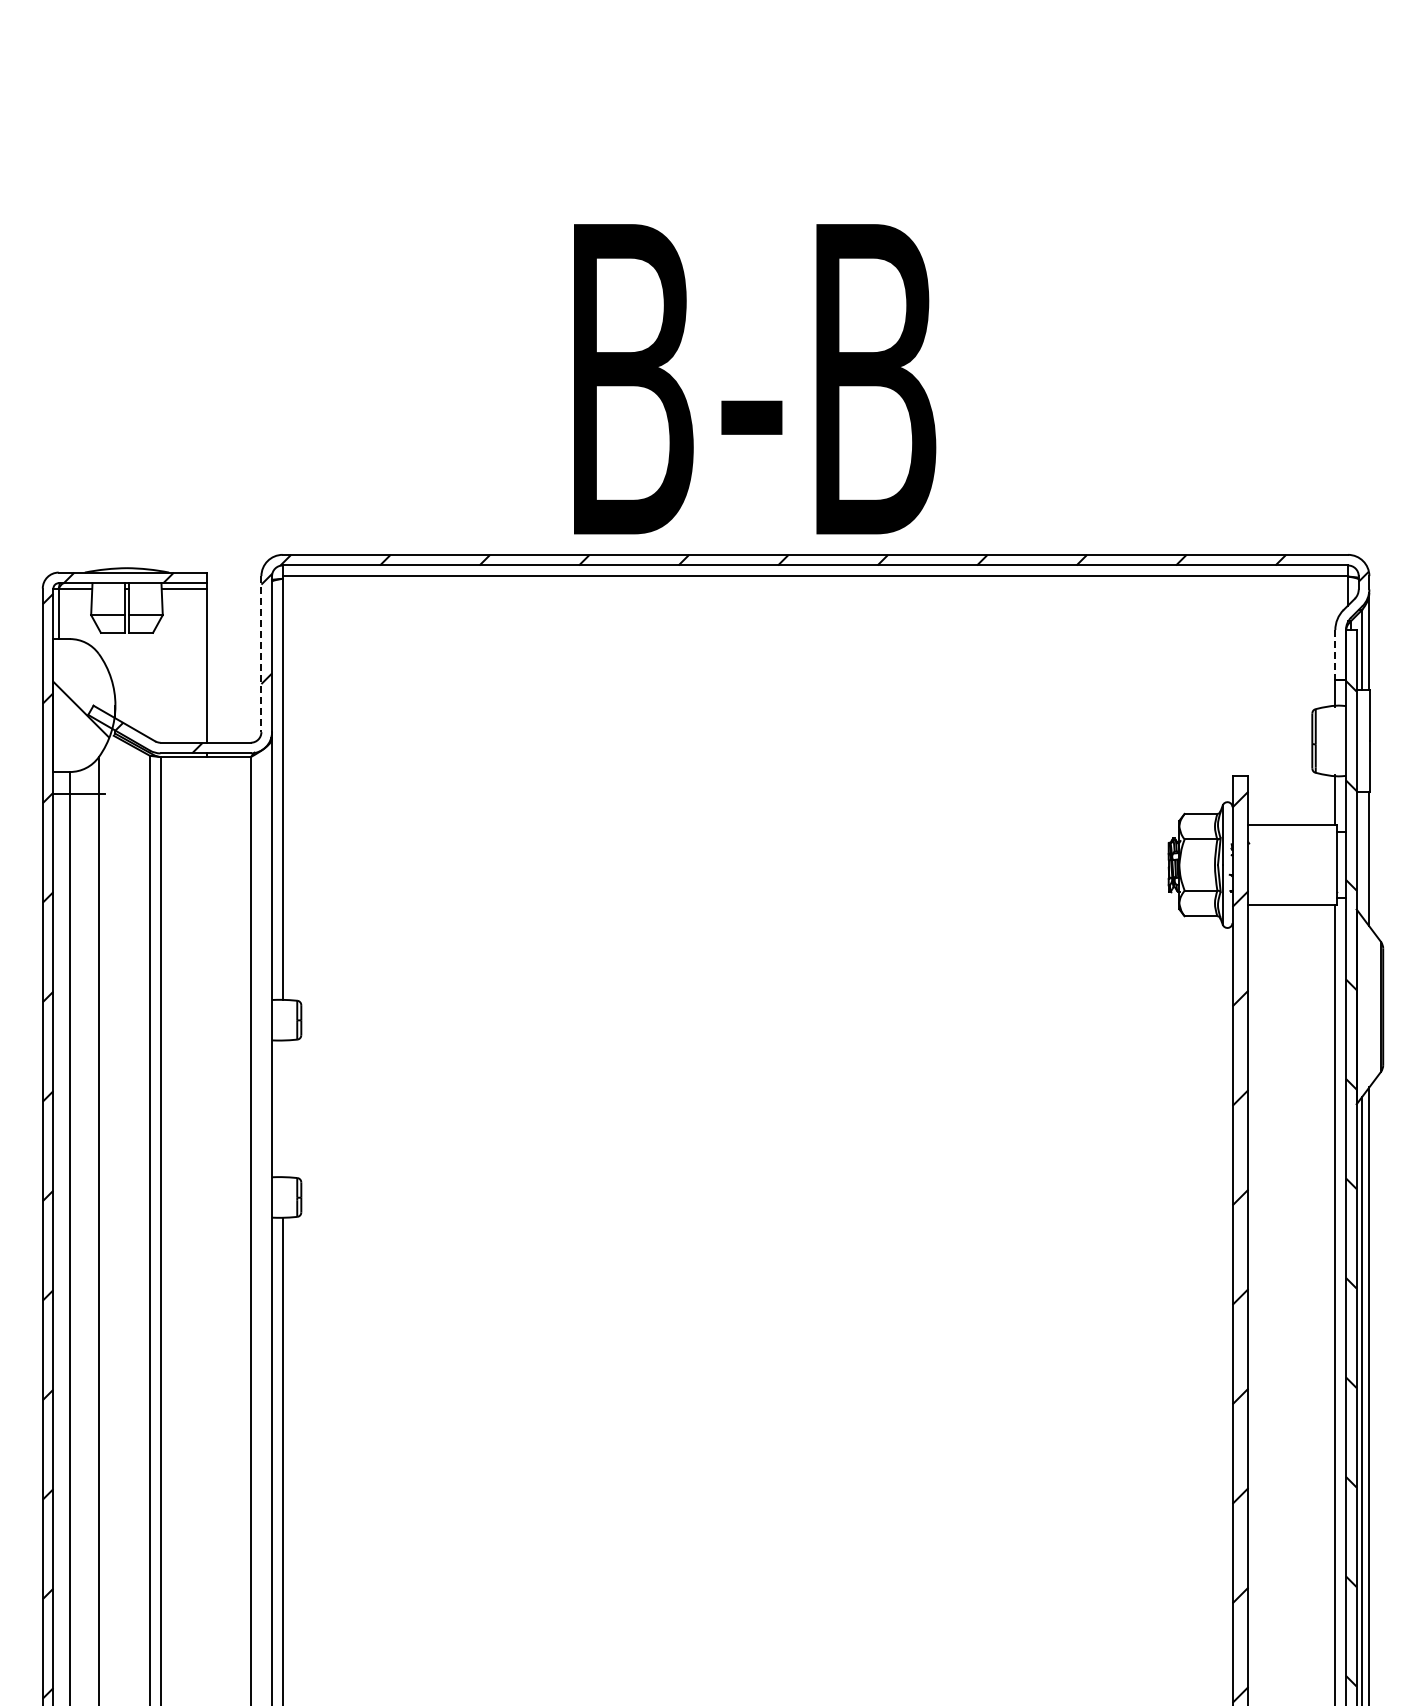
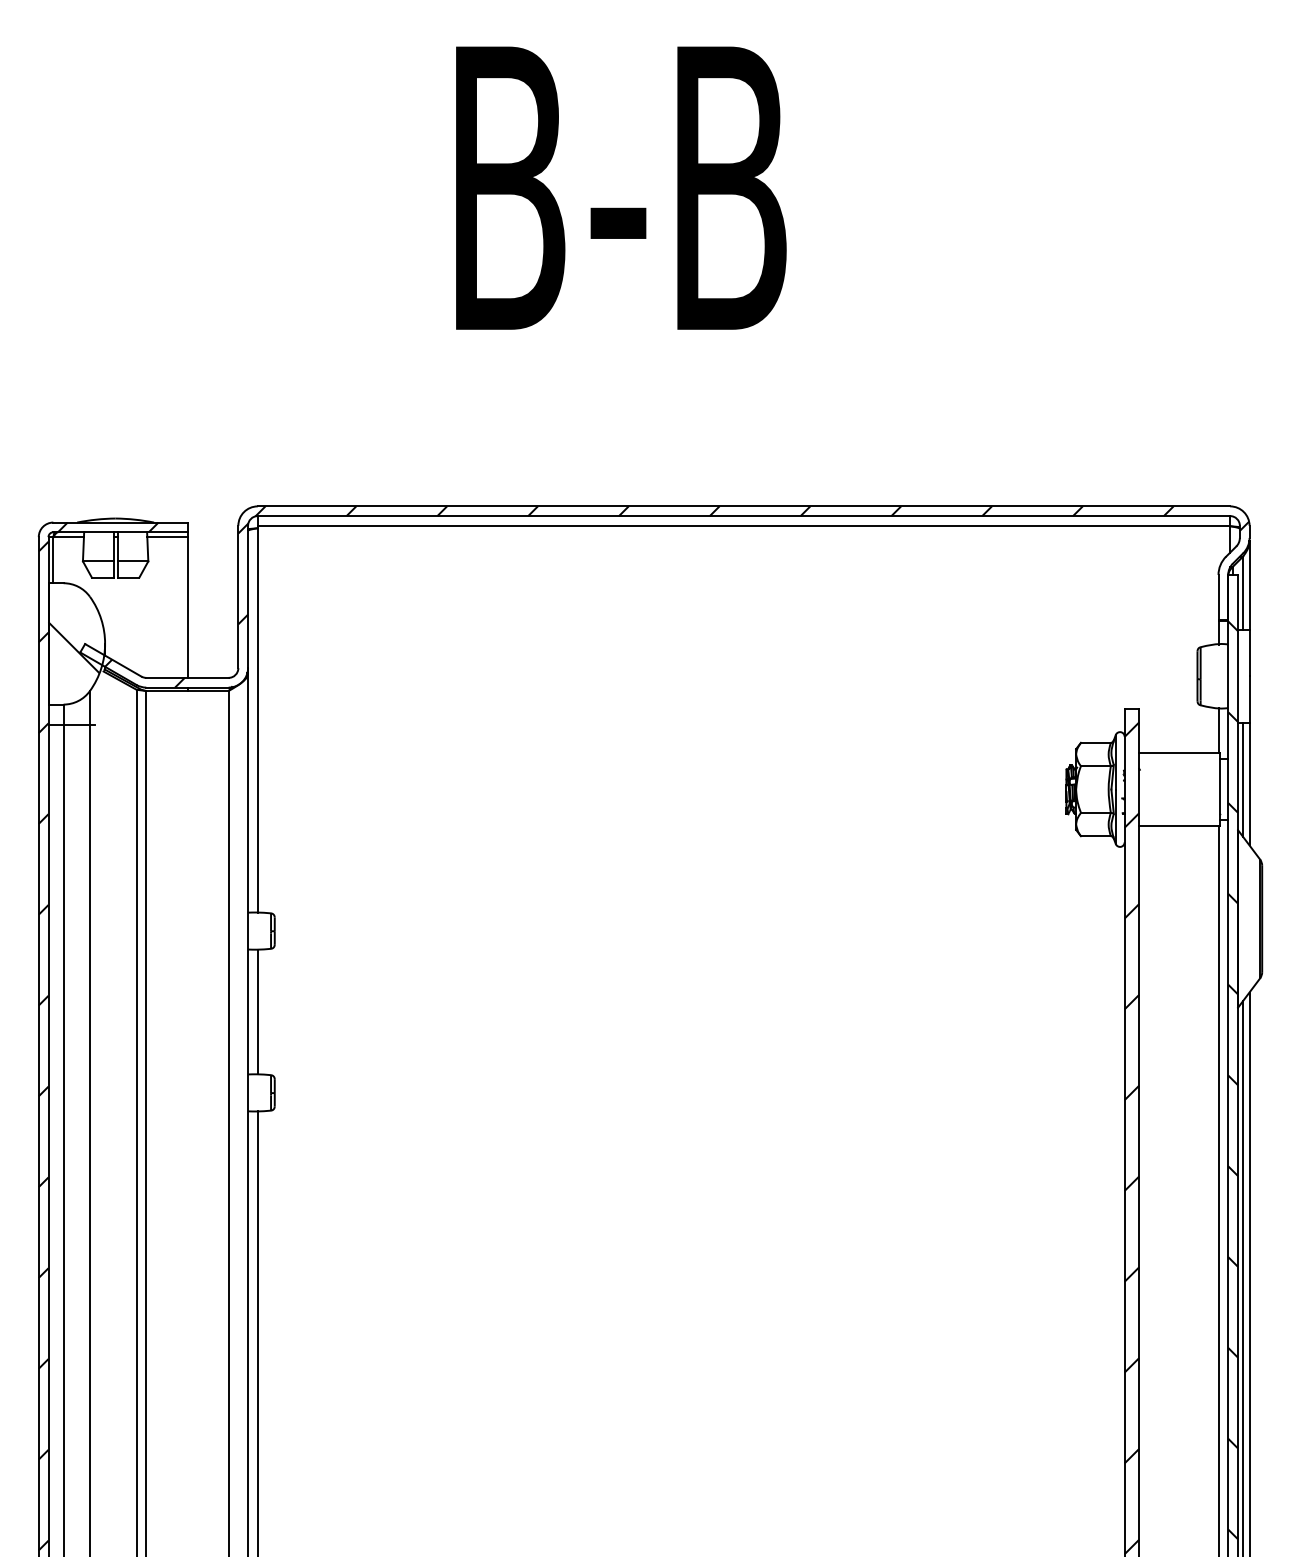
text: (755, 379) -> (621, 188), moved
line: (261, 654) -> (238, 597), dashed -> solid
line: (1335, 654) -> (1218, 597), dashed -> solid
line: (1362, 854) -> (1243, 779), added
line: (282, 1108) -> (257, 1011), added

